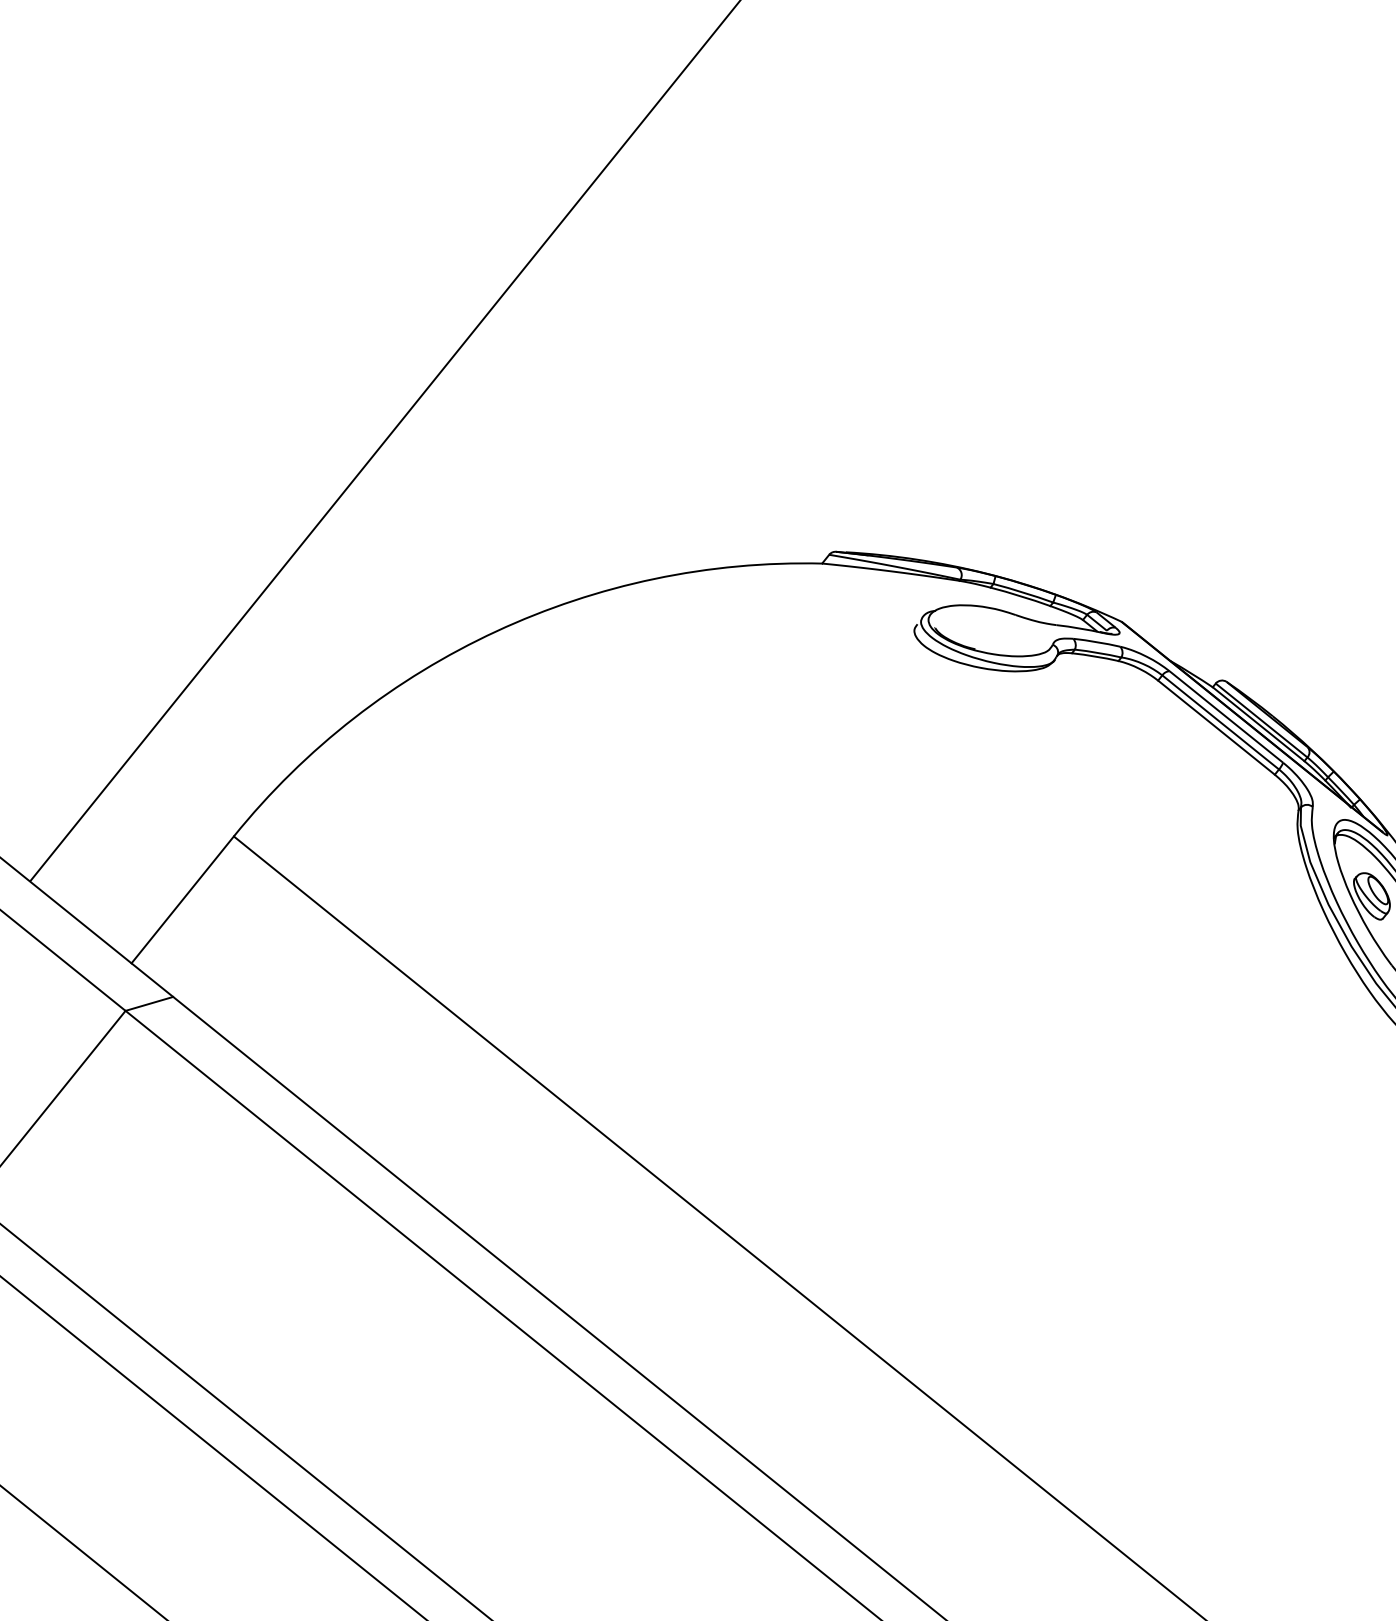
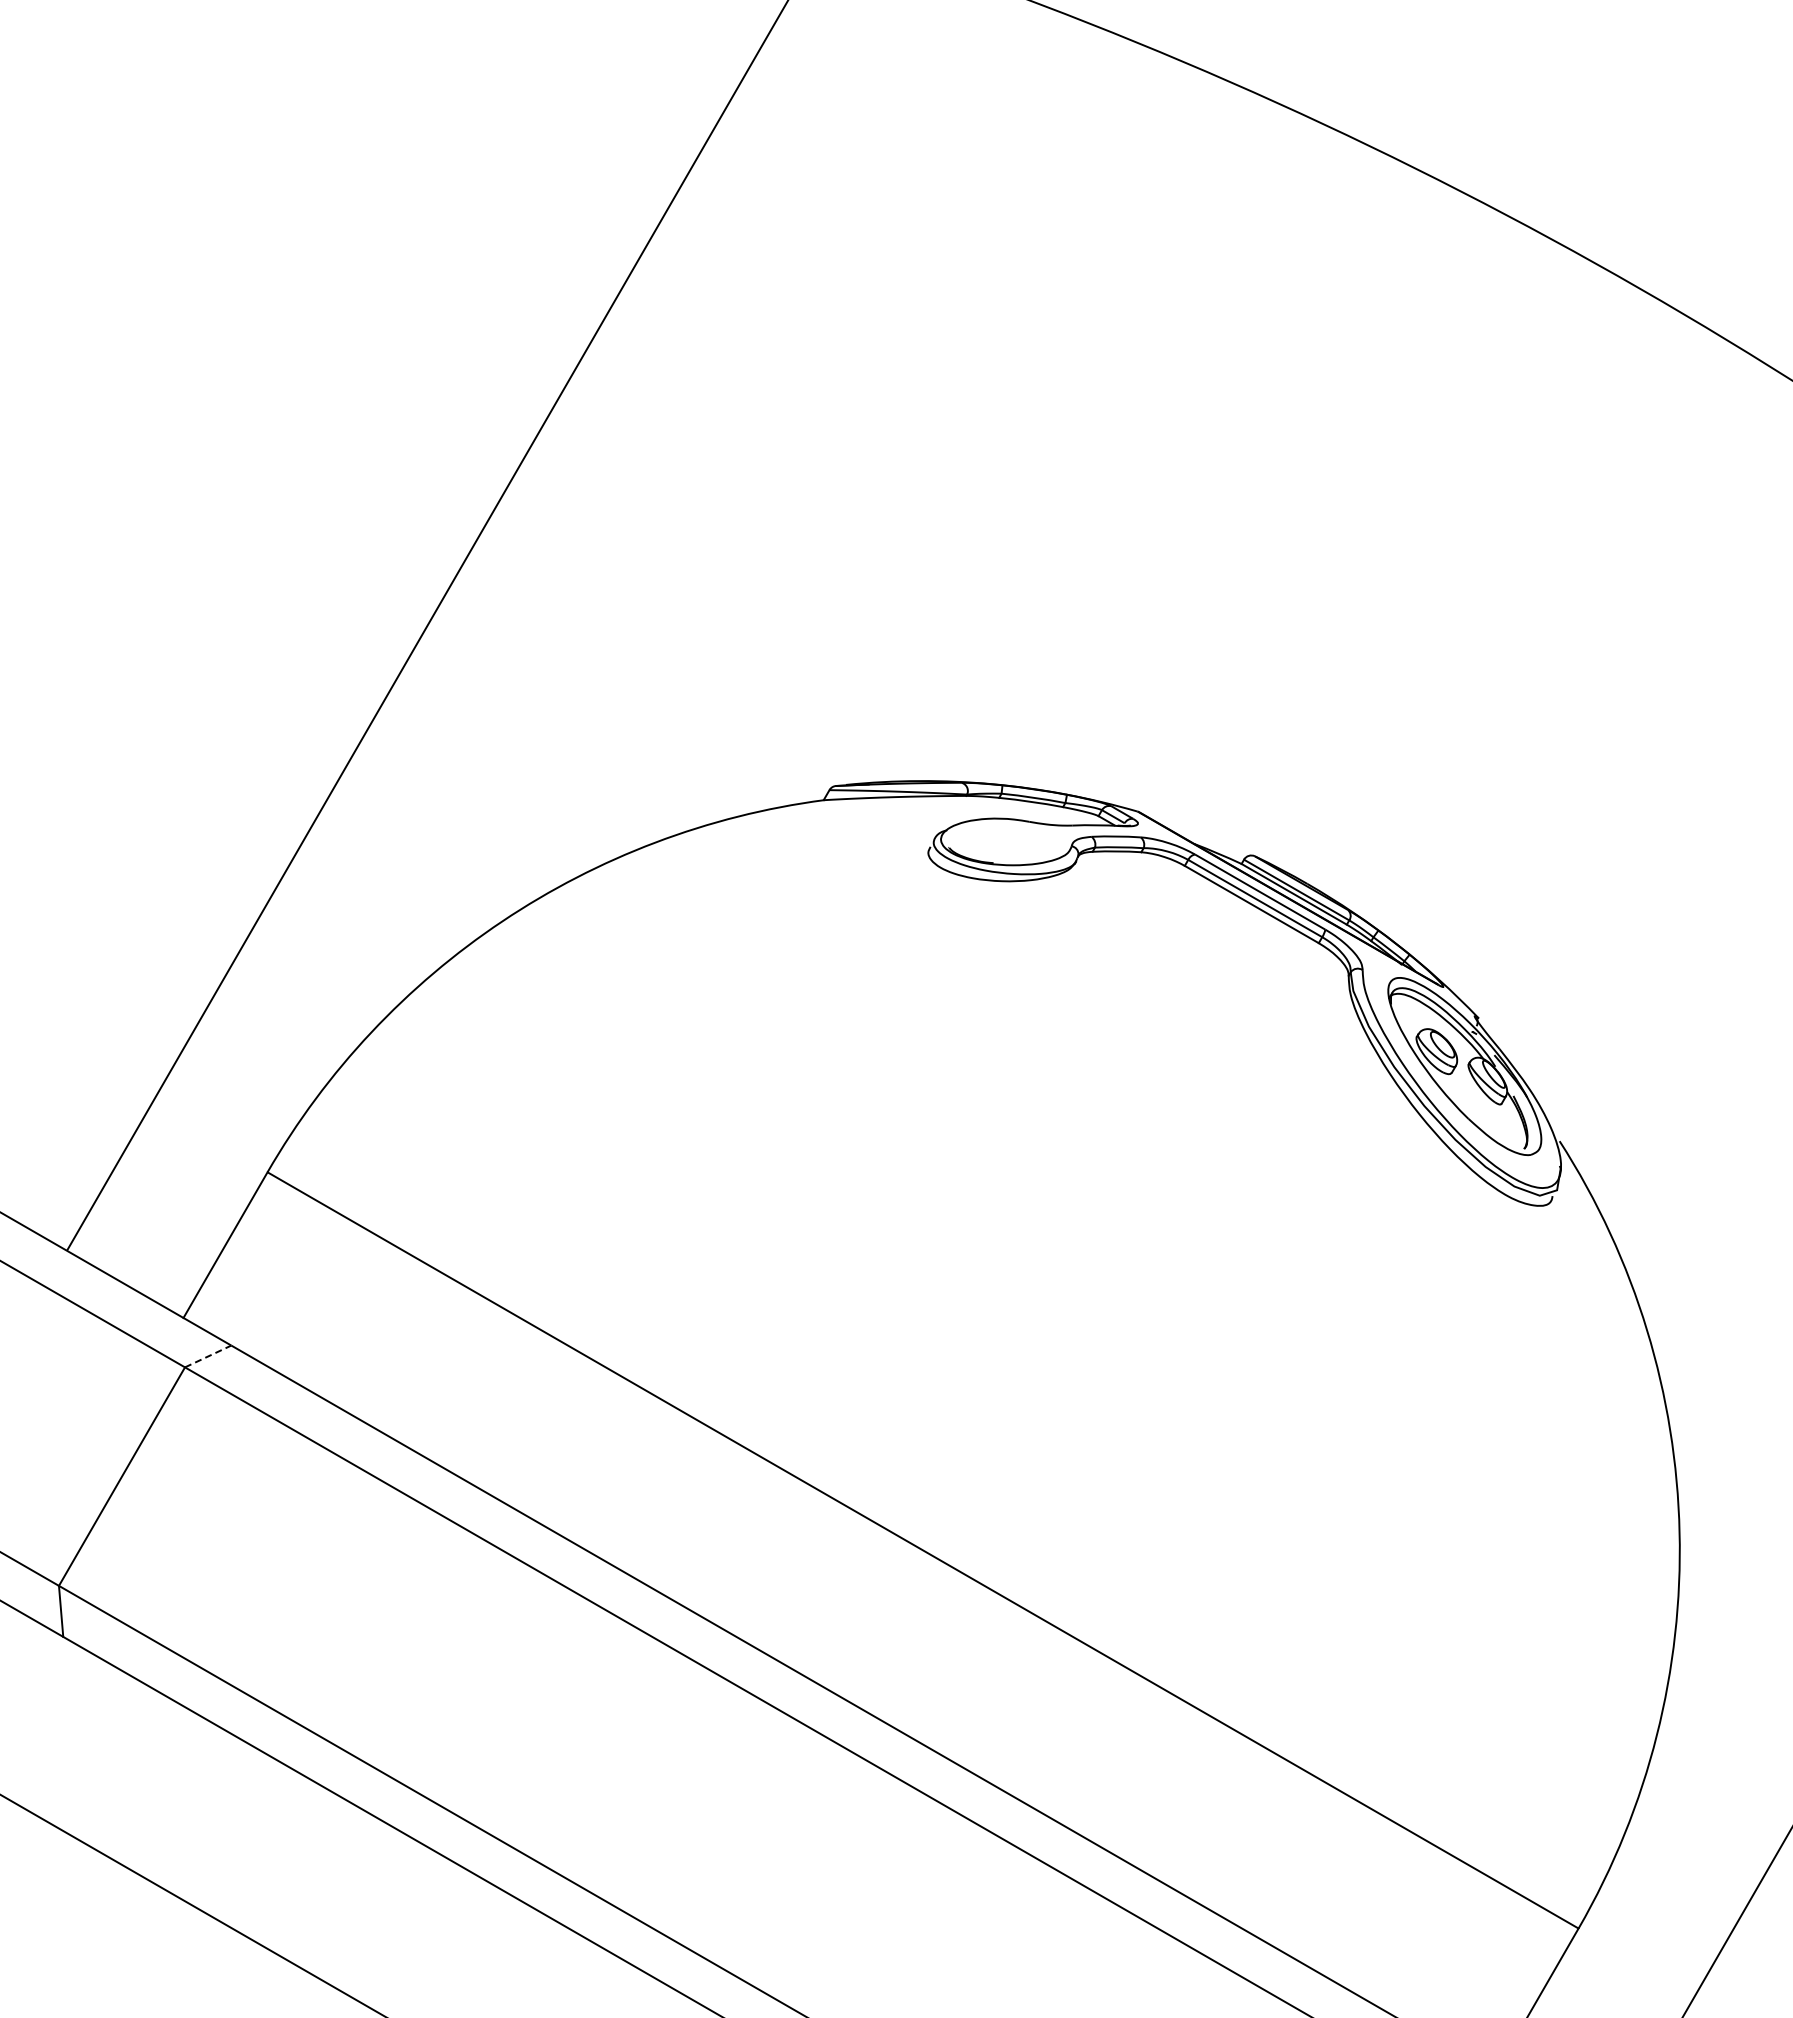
line: (149, 1003) -> (208, 1356), solid -> dashed

